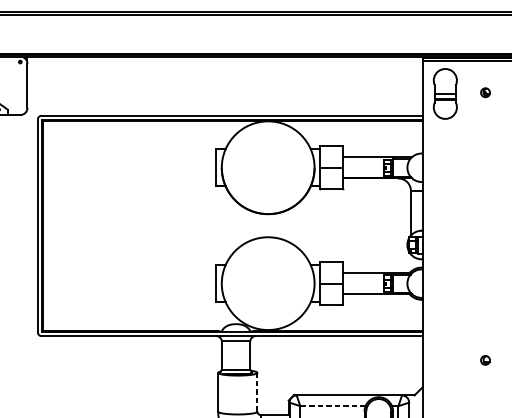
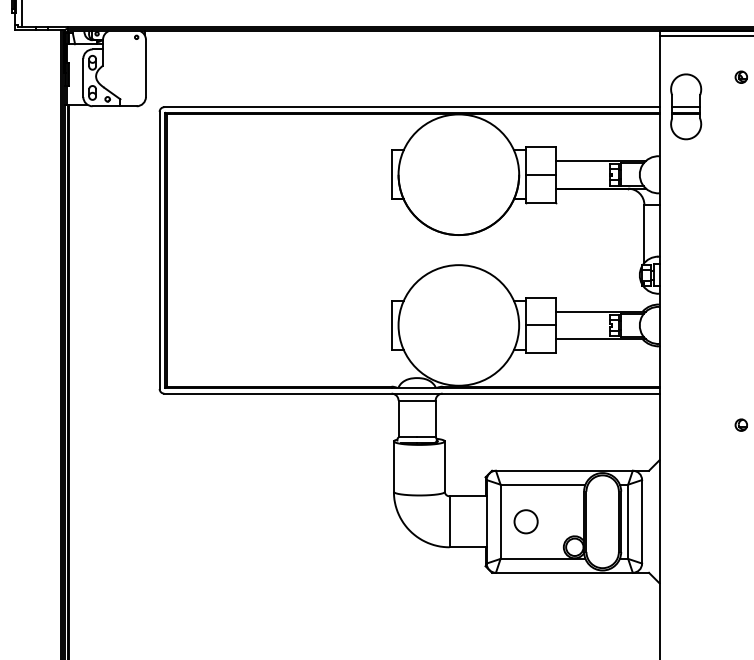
part: (445, 93) -> (686, 106), moved
line: (257, 392) -> (444, 466), dashed -> solid
line: (332, 406) -> (542, 484), dashed -> solid

